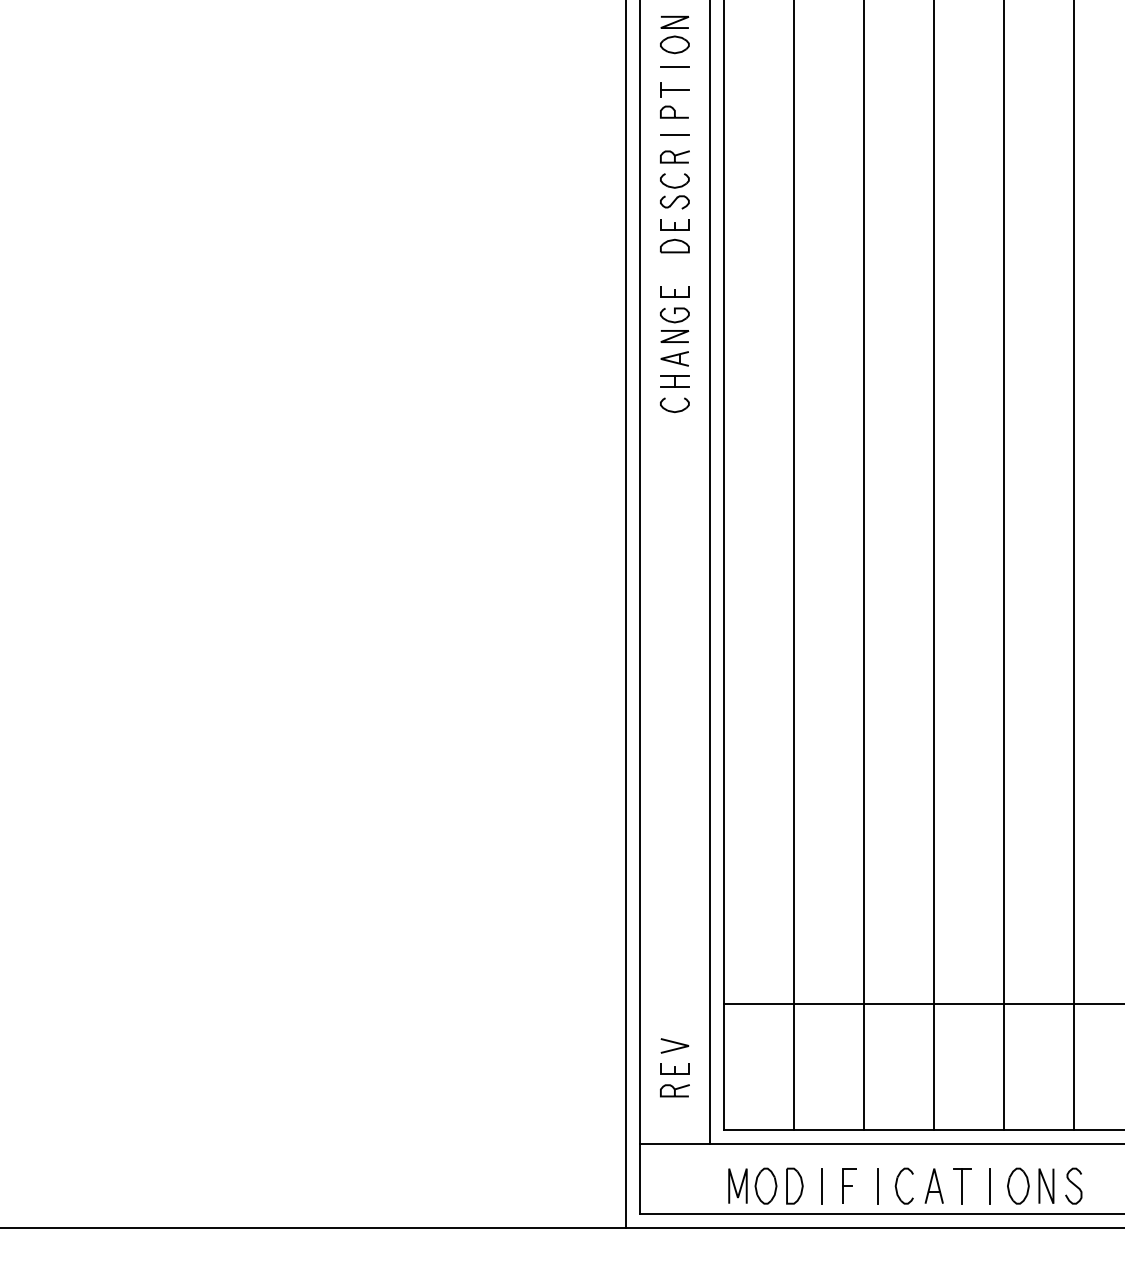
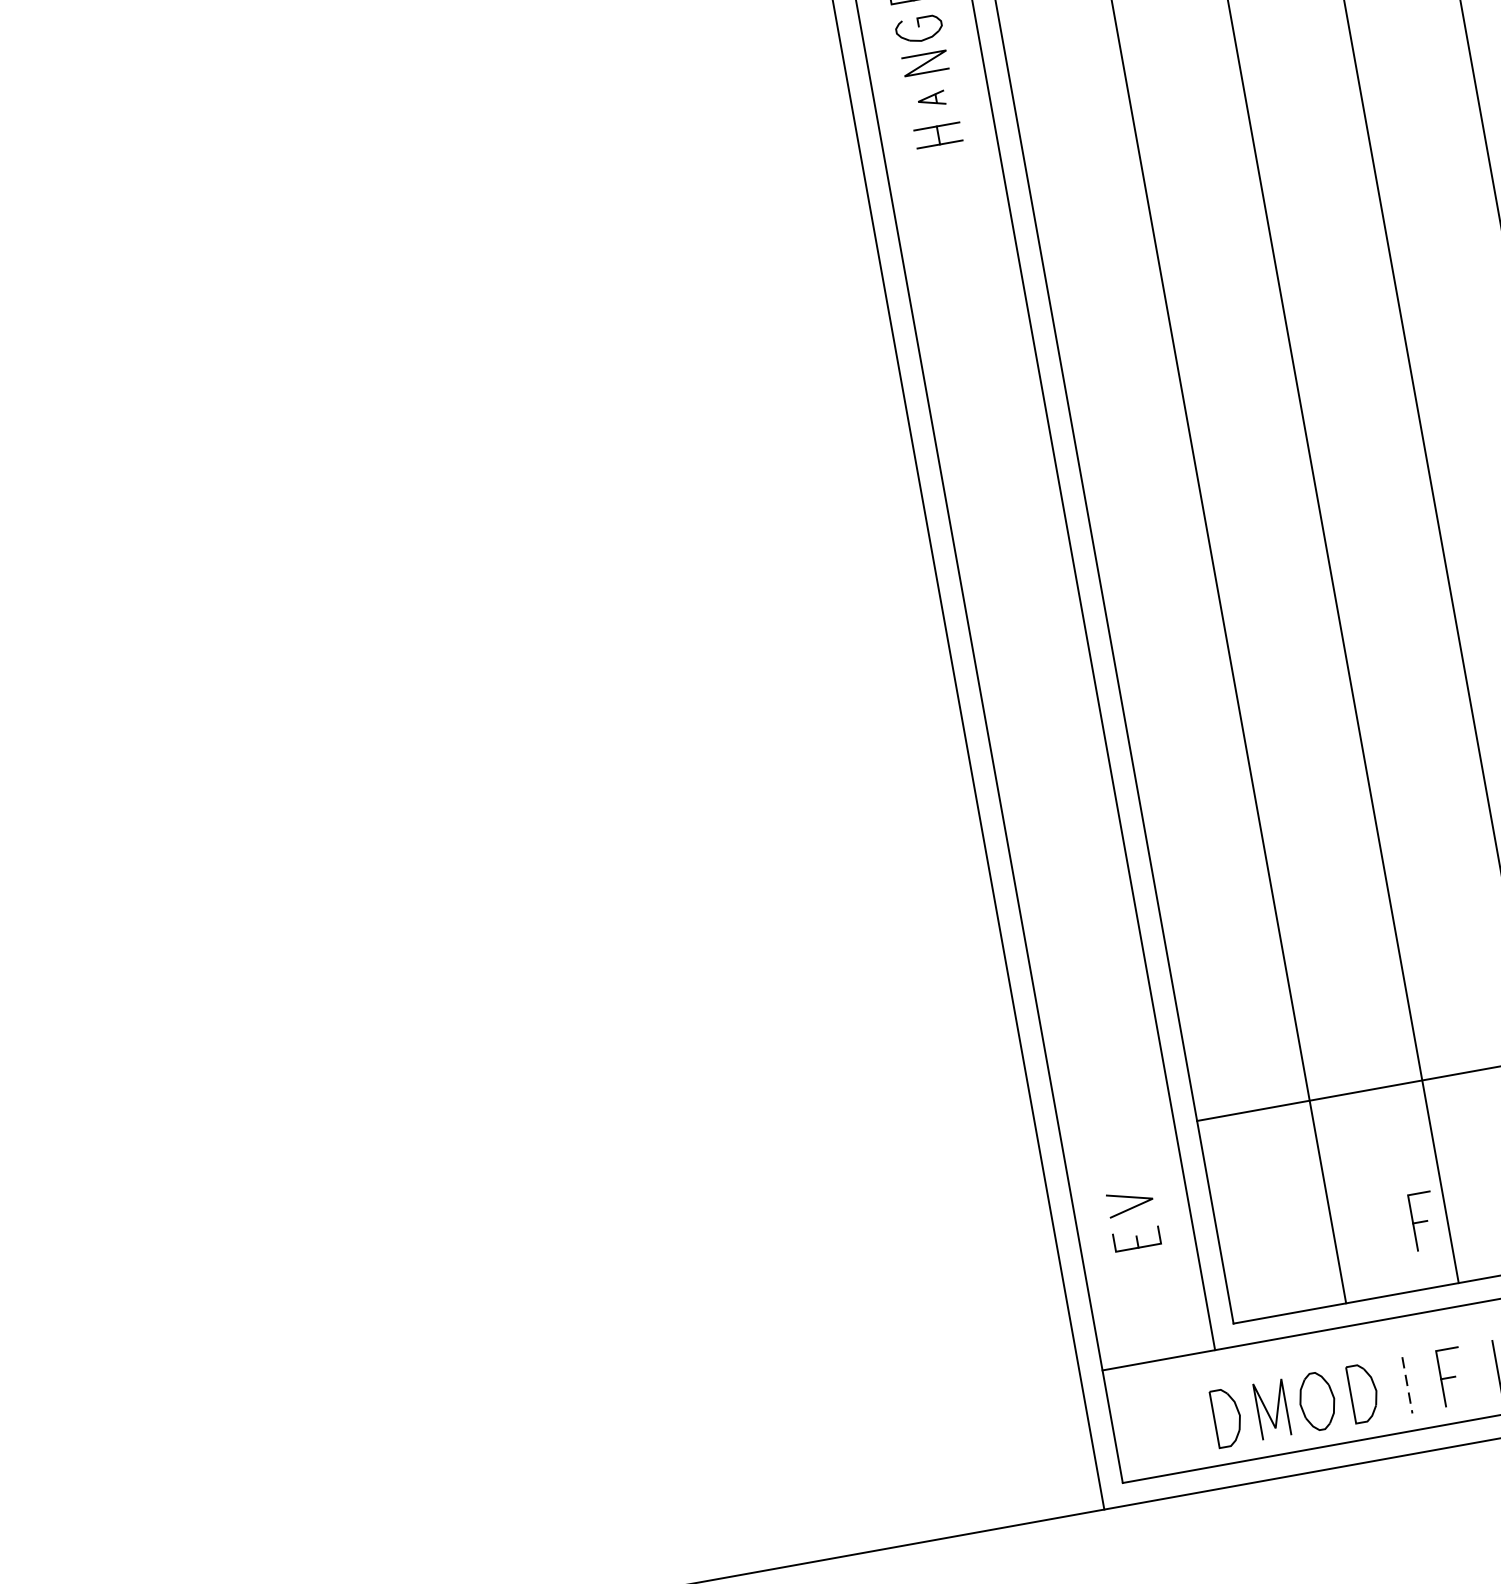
part: (674, 358) -> (931, 98), size x0.6
part: (674, 405) -> (944, 174), removed
part: (849, 1088) -> (1423, 1220), added
part: (674, 1090) -> (1142, 1274), removed
part: (709, 1185) -> (1226, 1416), added
line: (822, 1186) -> (1408, 1385), solid -> dashed

